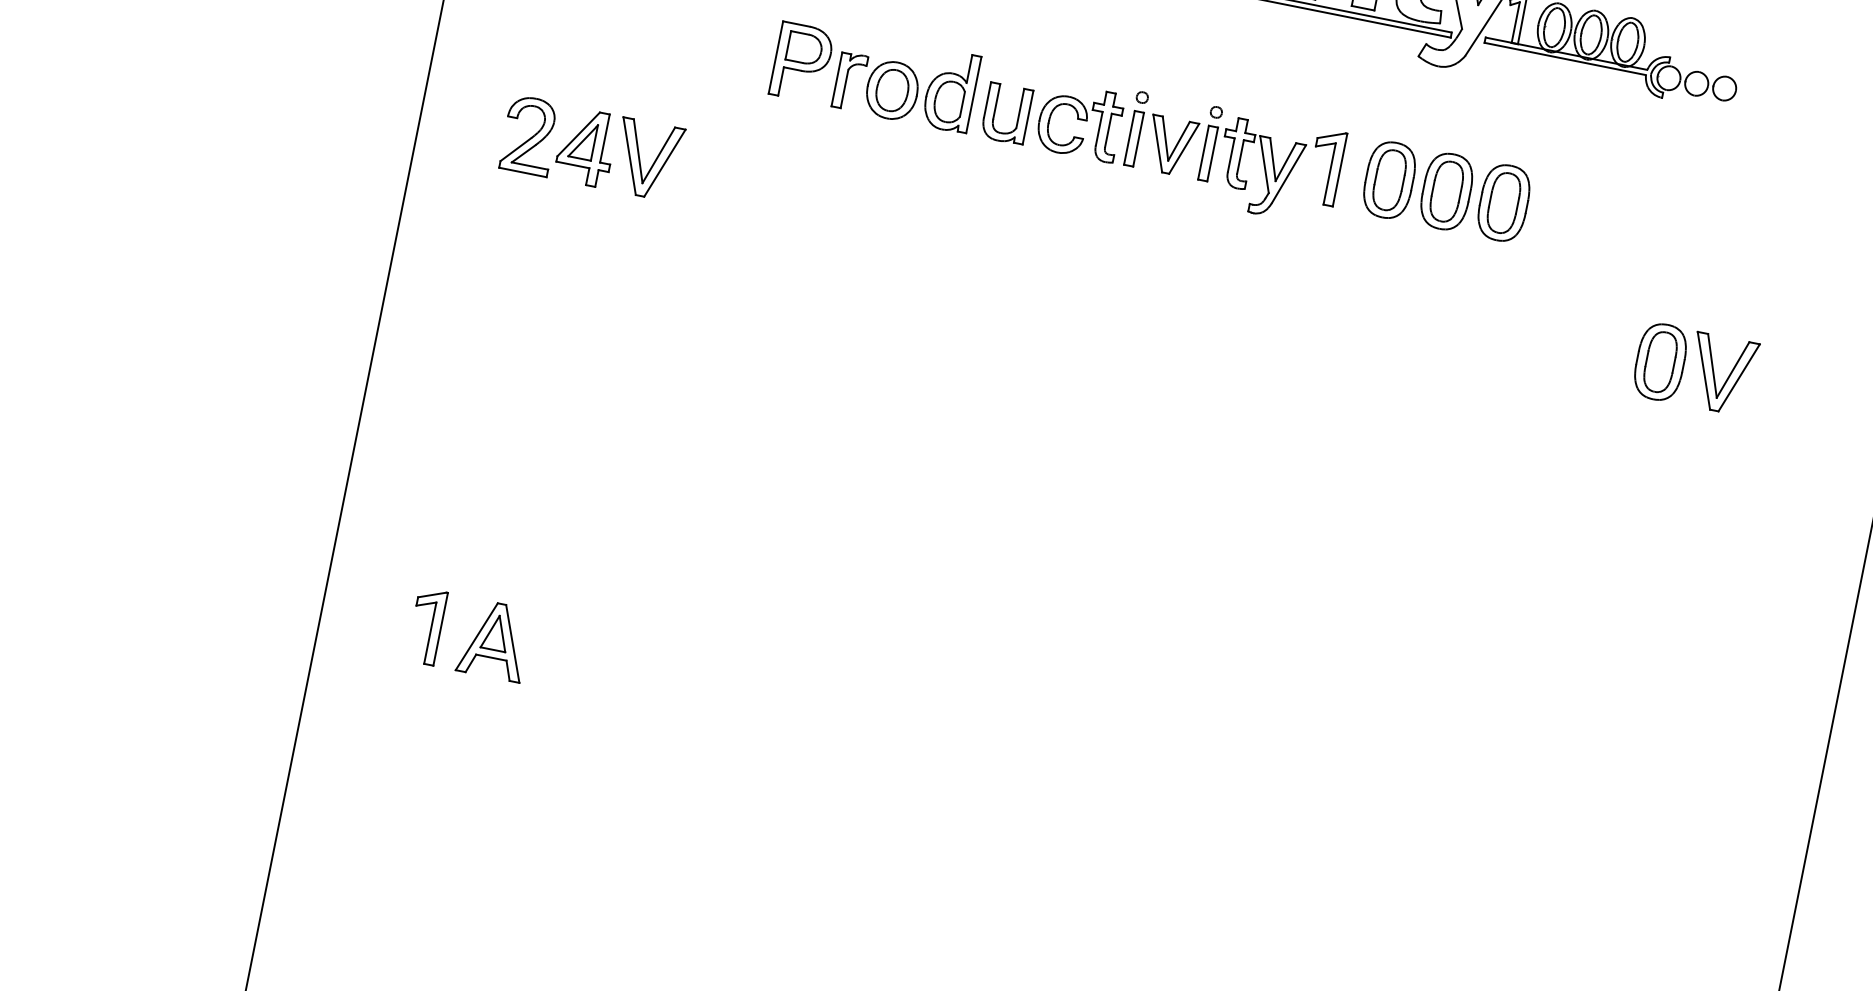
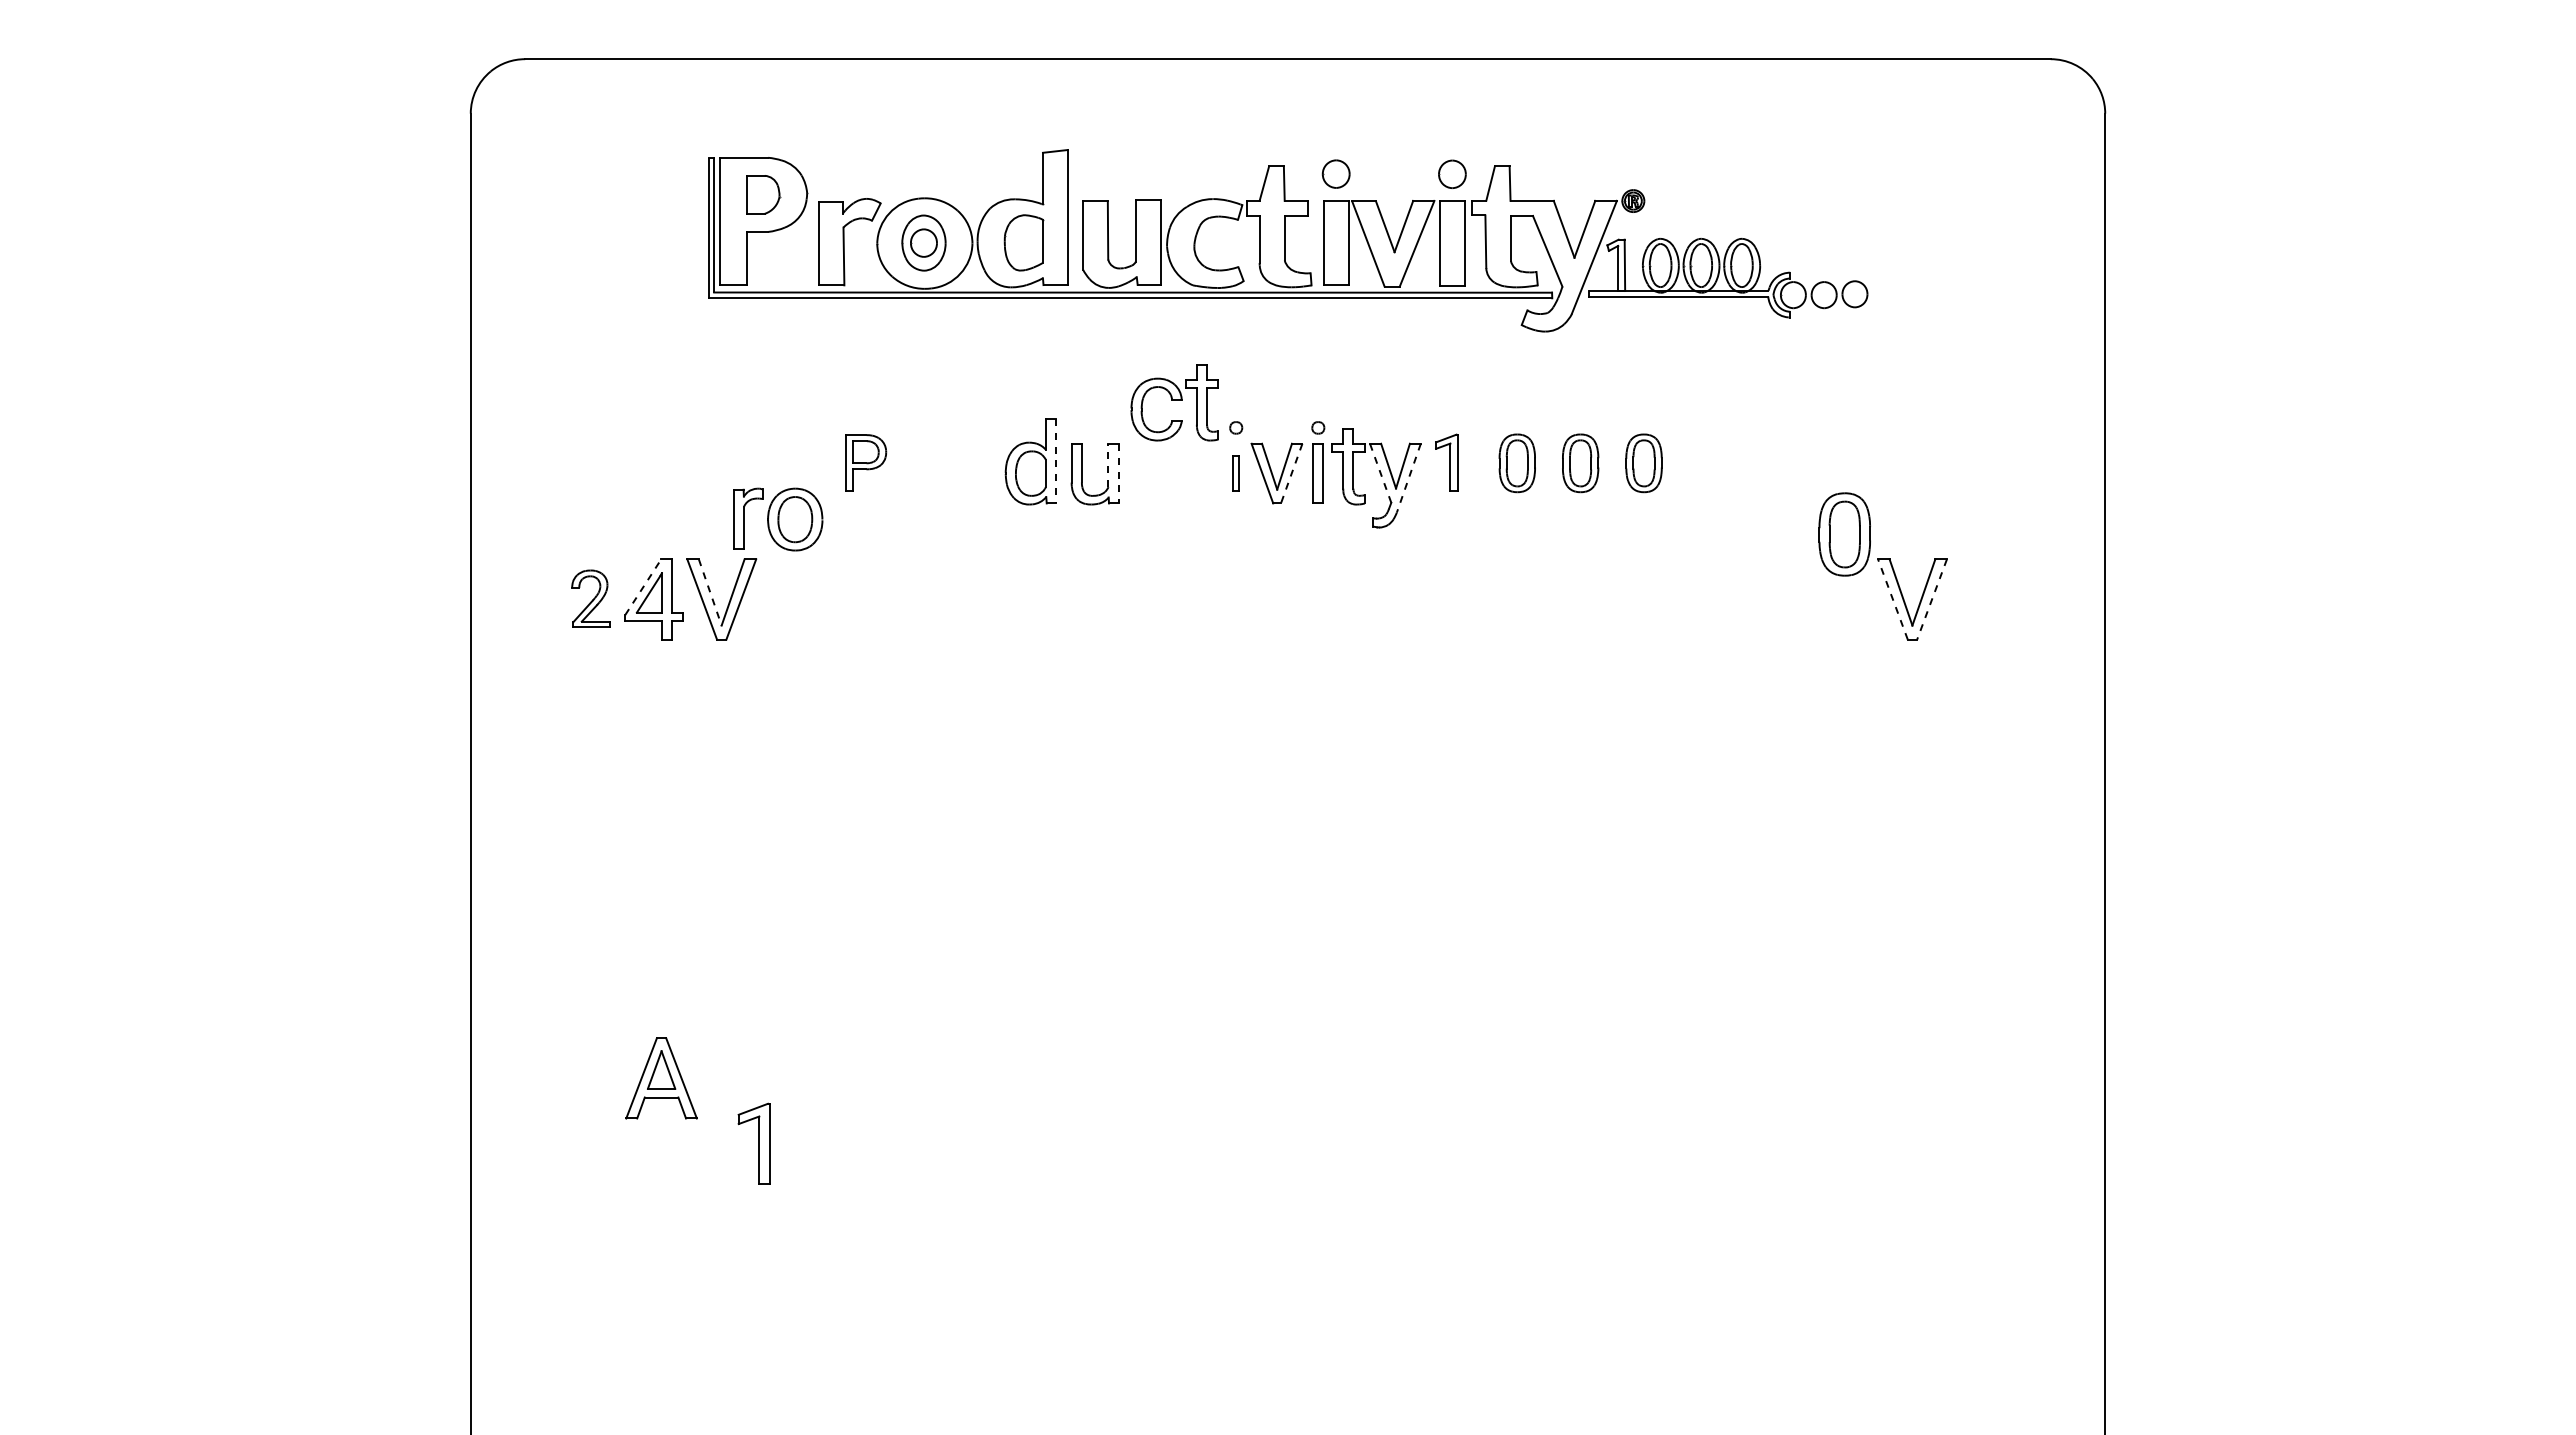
part: (801, 61) -> (865, 462), size x0.7
part: (877, 87) -> (778, 519), moved
line: (974, 95) -> (1056, 461), solid -> dashed
line: (1020, 108) -> (1108, 465), solid -> dashed
line: (1027, 117) -> (1118, 473), solid -> dashed
part: (1079, 121) -> (1174, 402), moved
line: (579, 133) -> (643, 586), solid -> dashed
part: (529, 135) -> (590, 598), size x0.7
part: (1133, 138) -> (1235, 473), size x0.6
line: (1184, 148) -> (1291, 473), solid -> dashed
line: (638, 151) -> (710, 592), solid -> dashed
line: (1264, 163) -> (1380, 472), solid -> dashed
part: (1325, 166) -> (1446, 462), size x0.7
line: (1288, 174) -> (1408, 478), solid -> dashed
part: (1389, 180) -> (1517, 463), size x0.7
part: (1446, 191) -> (1580, 463), size x0.7
part: (1503, 203) -> (1643, 463), size x0.7
part: (1660, 362) -> (1844, 534), moved
line: (1703, 370) -> (1892, 599), solid -> dashed
line: (1739, 377) -> (1932, 599), solid -> dashed
part: (426, 625) -> (753, 1143), moved
part: (494, 640) -> (661, 1078), moved

